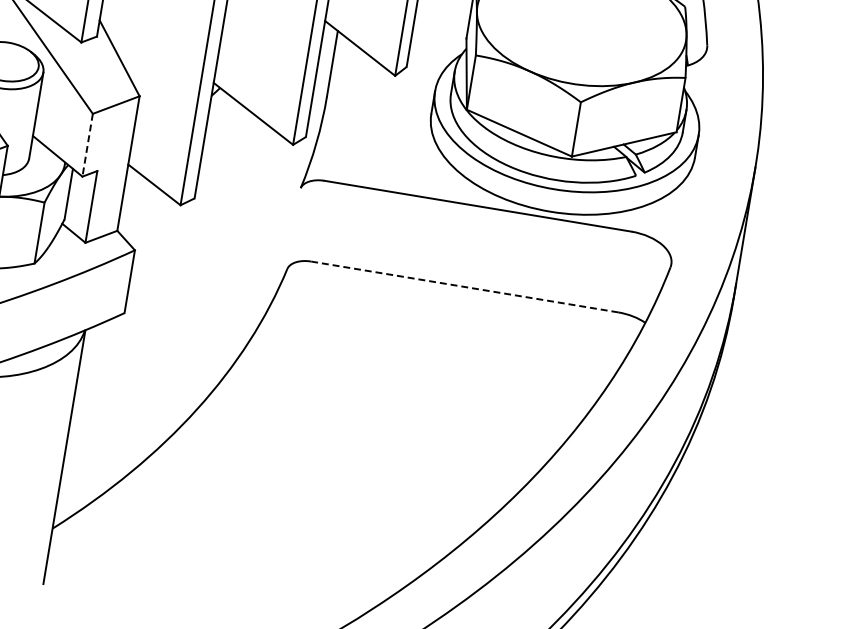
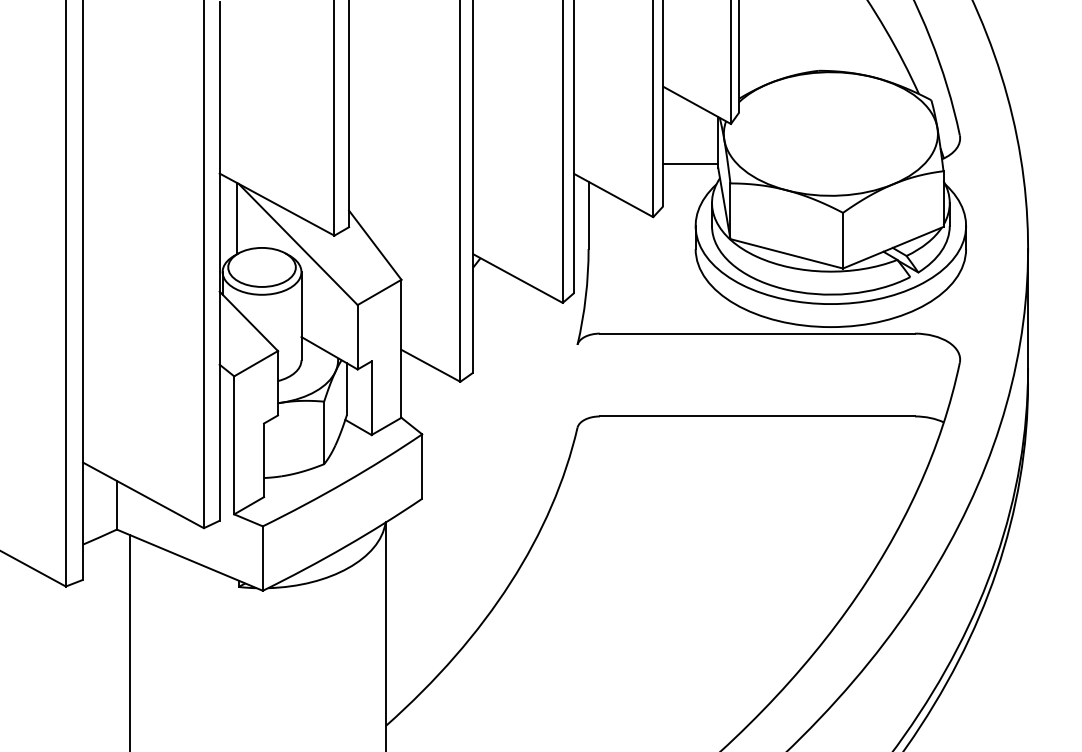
line: (439, 30) -> (690, 164), added
line: (87, 145) -> (357, 337), dashed -> solid
line: (464, 287) -> (757, 416), dashed -> solid

